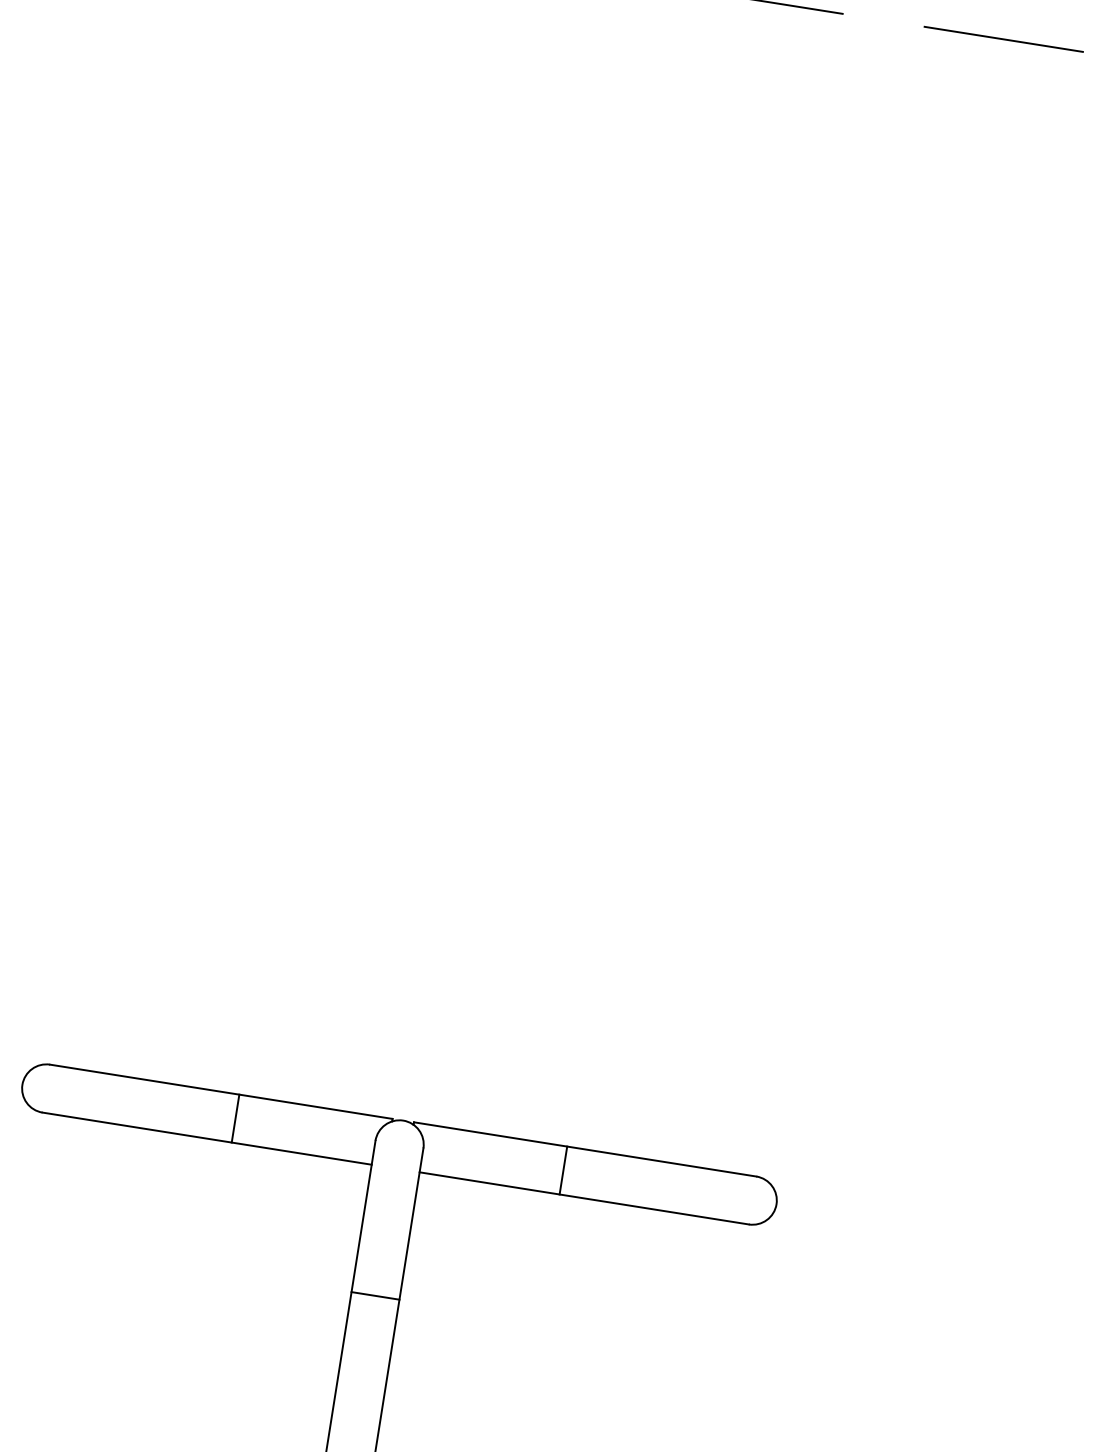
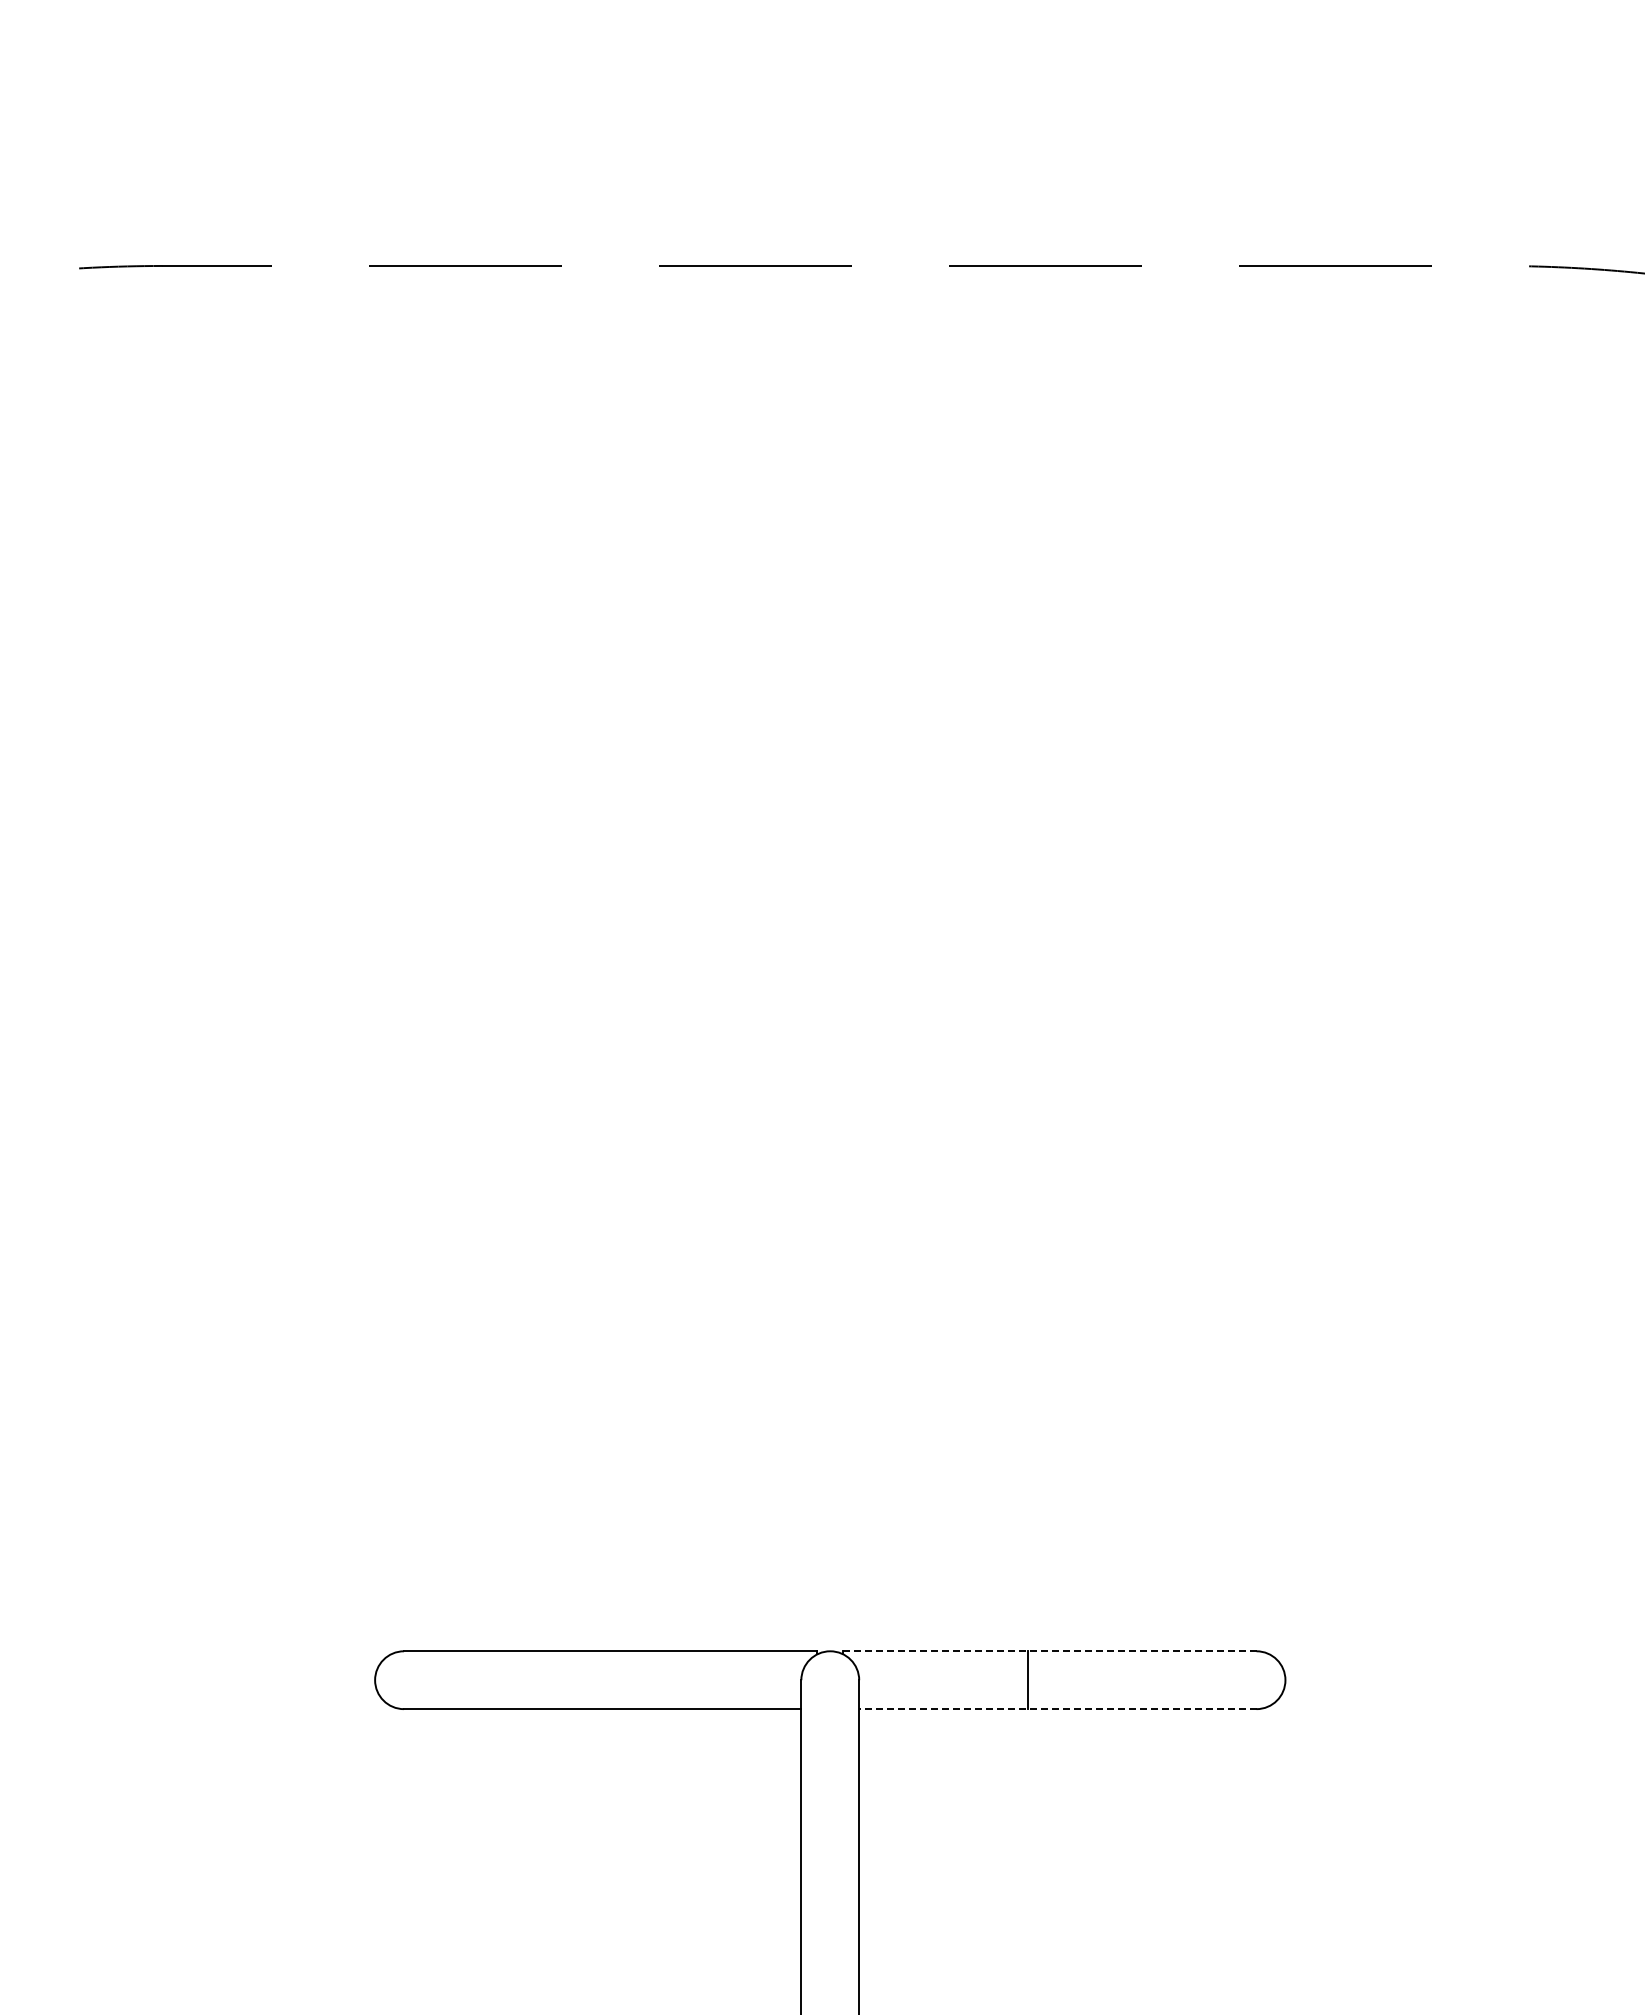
line: (235, 1118) -> (632, 1680), removed
line: (584, 1149) -> (1049, 1651), solid -> dashed
line: (583, 1198) -> (1057, 1709), solid -> dashed
line: (375, 1295) -> (830, 1862), removed

